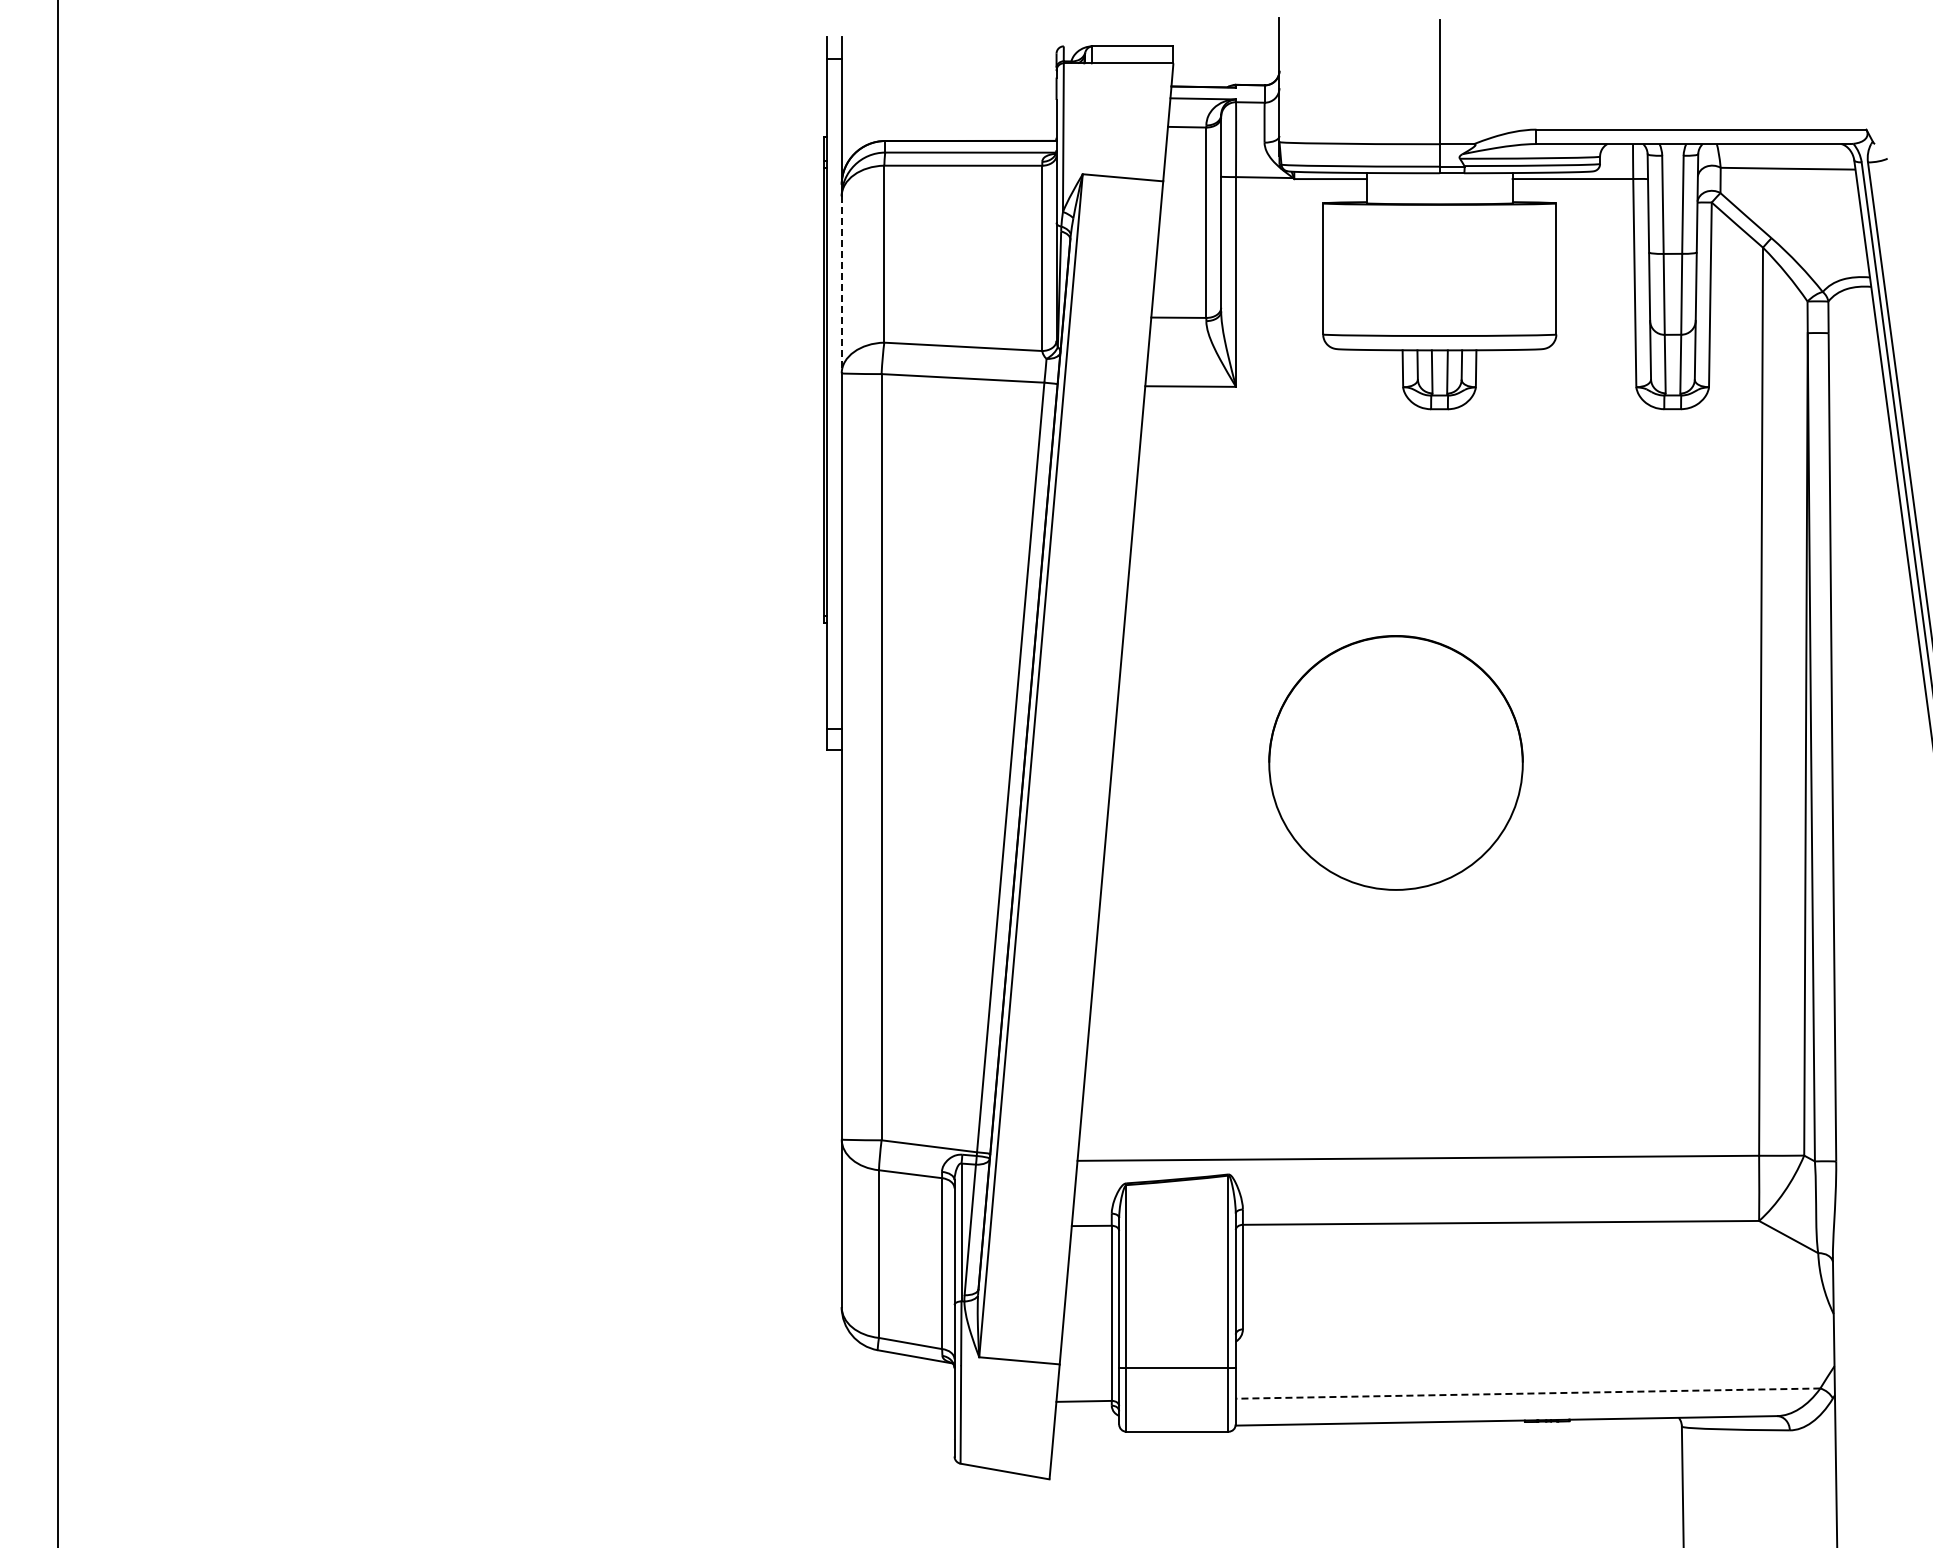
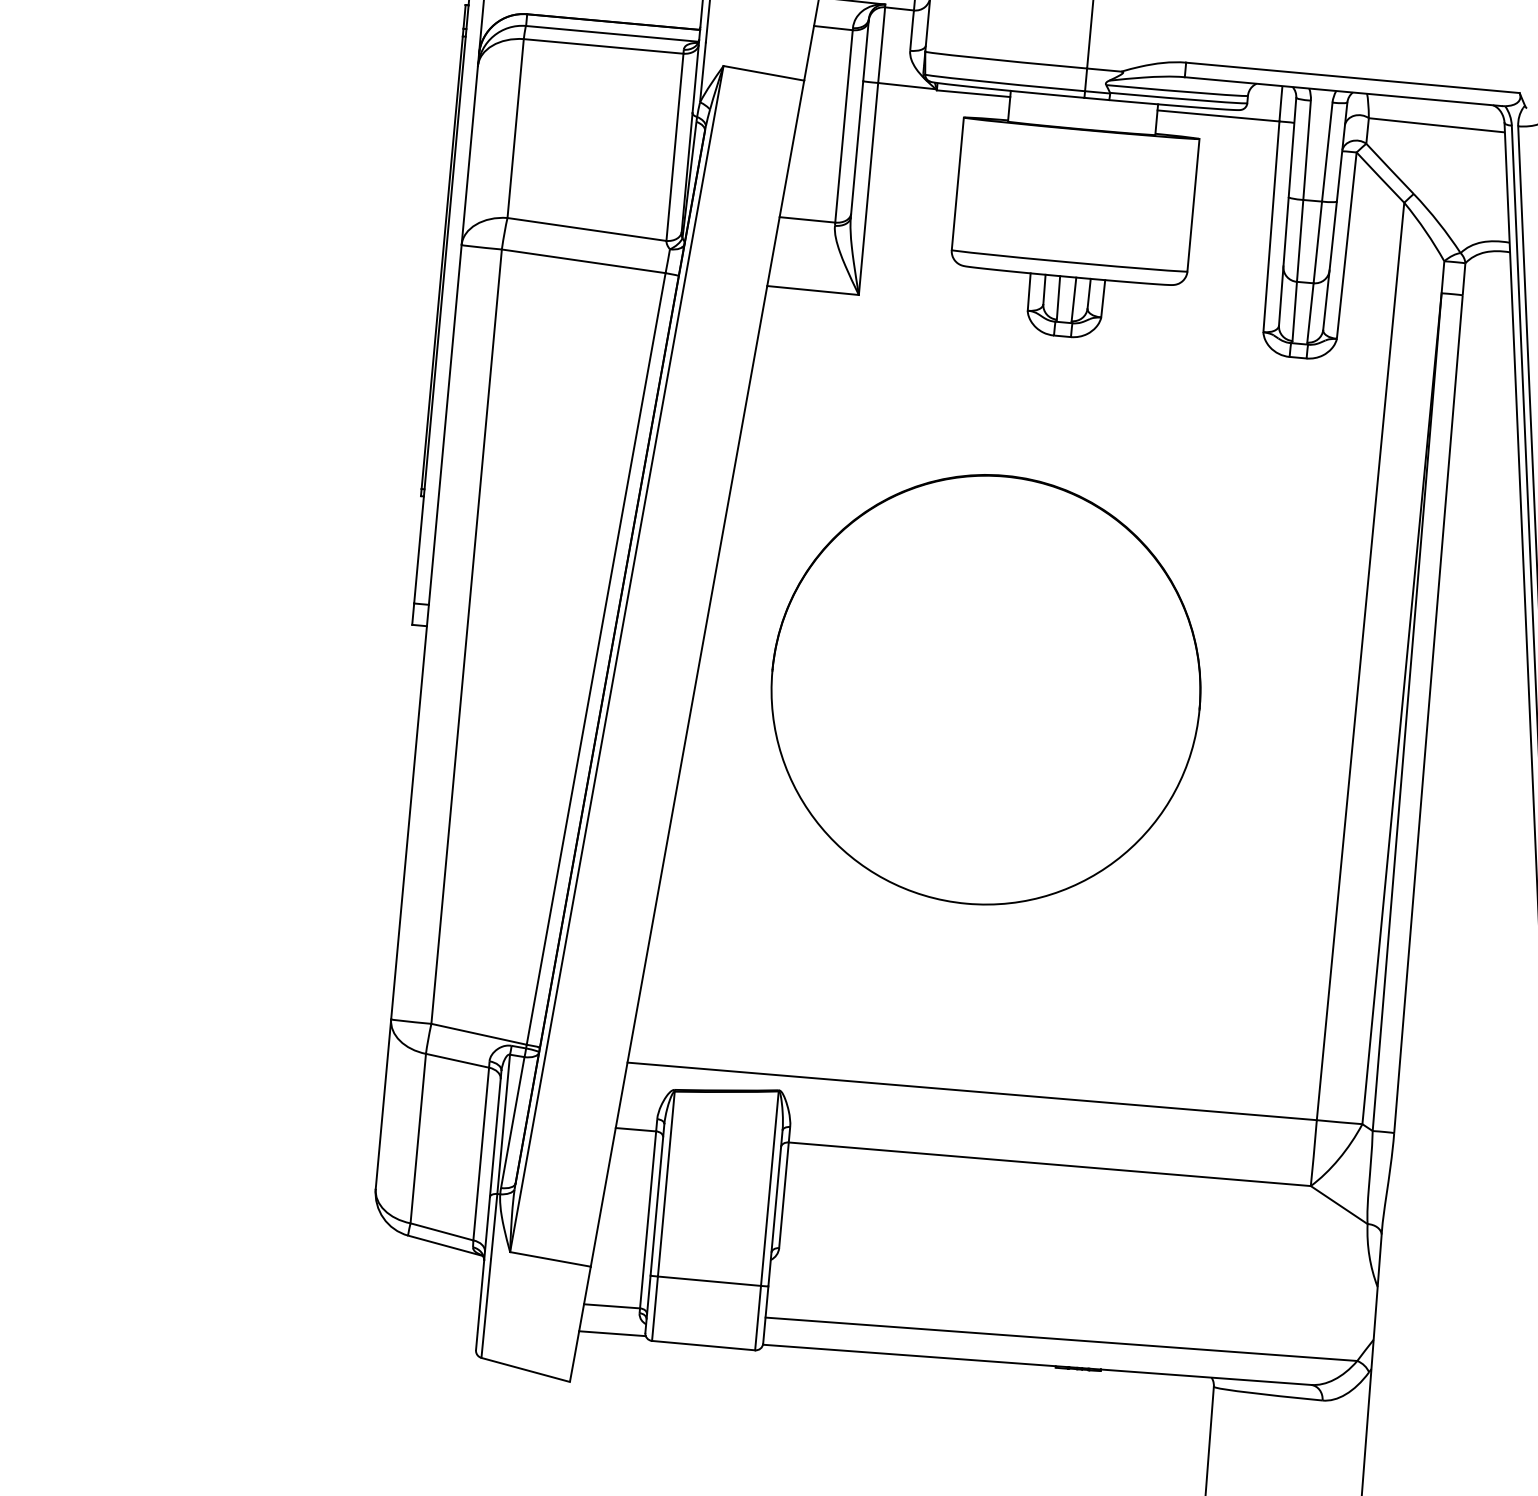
line: (841, 285) -> (469, 156), dashed -> solid
part: (1395, 762) -> (985, 689), size x1.67
line: (1527, 1393) -> (1060, 1339), dashed -> solid
line: (1086, 1427) -> (612, 1332), added

